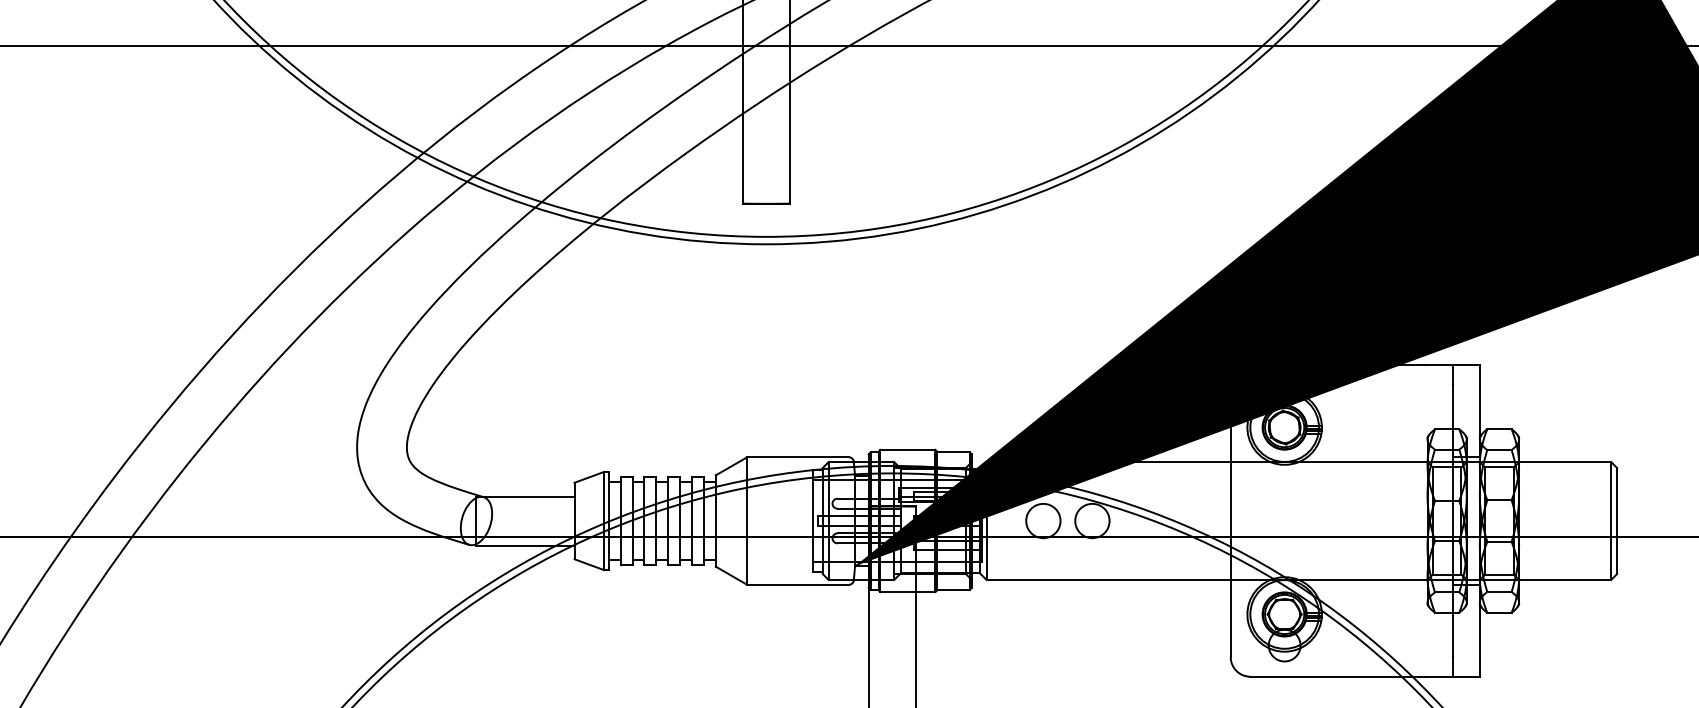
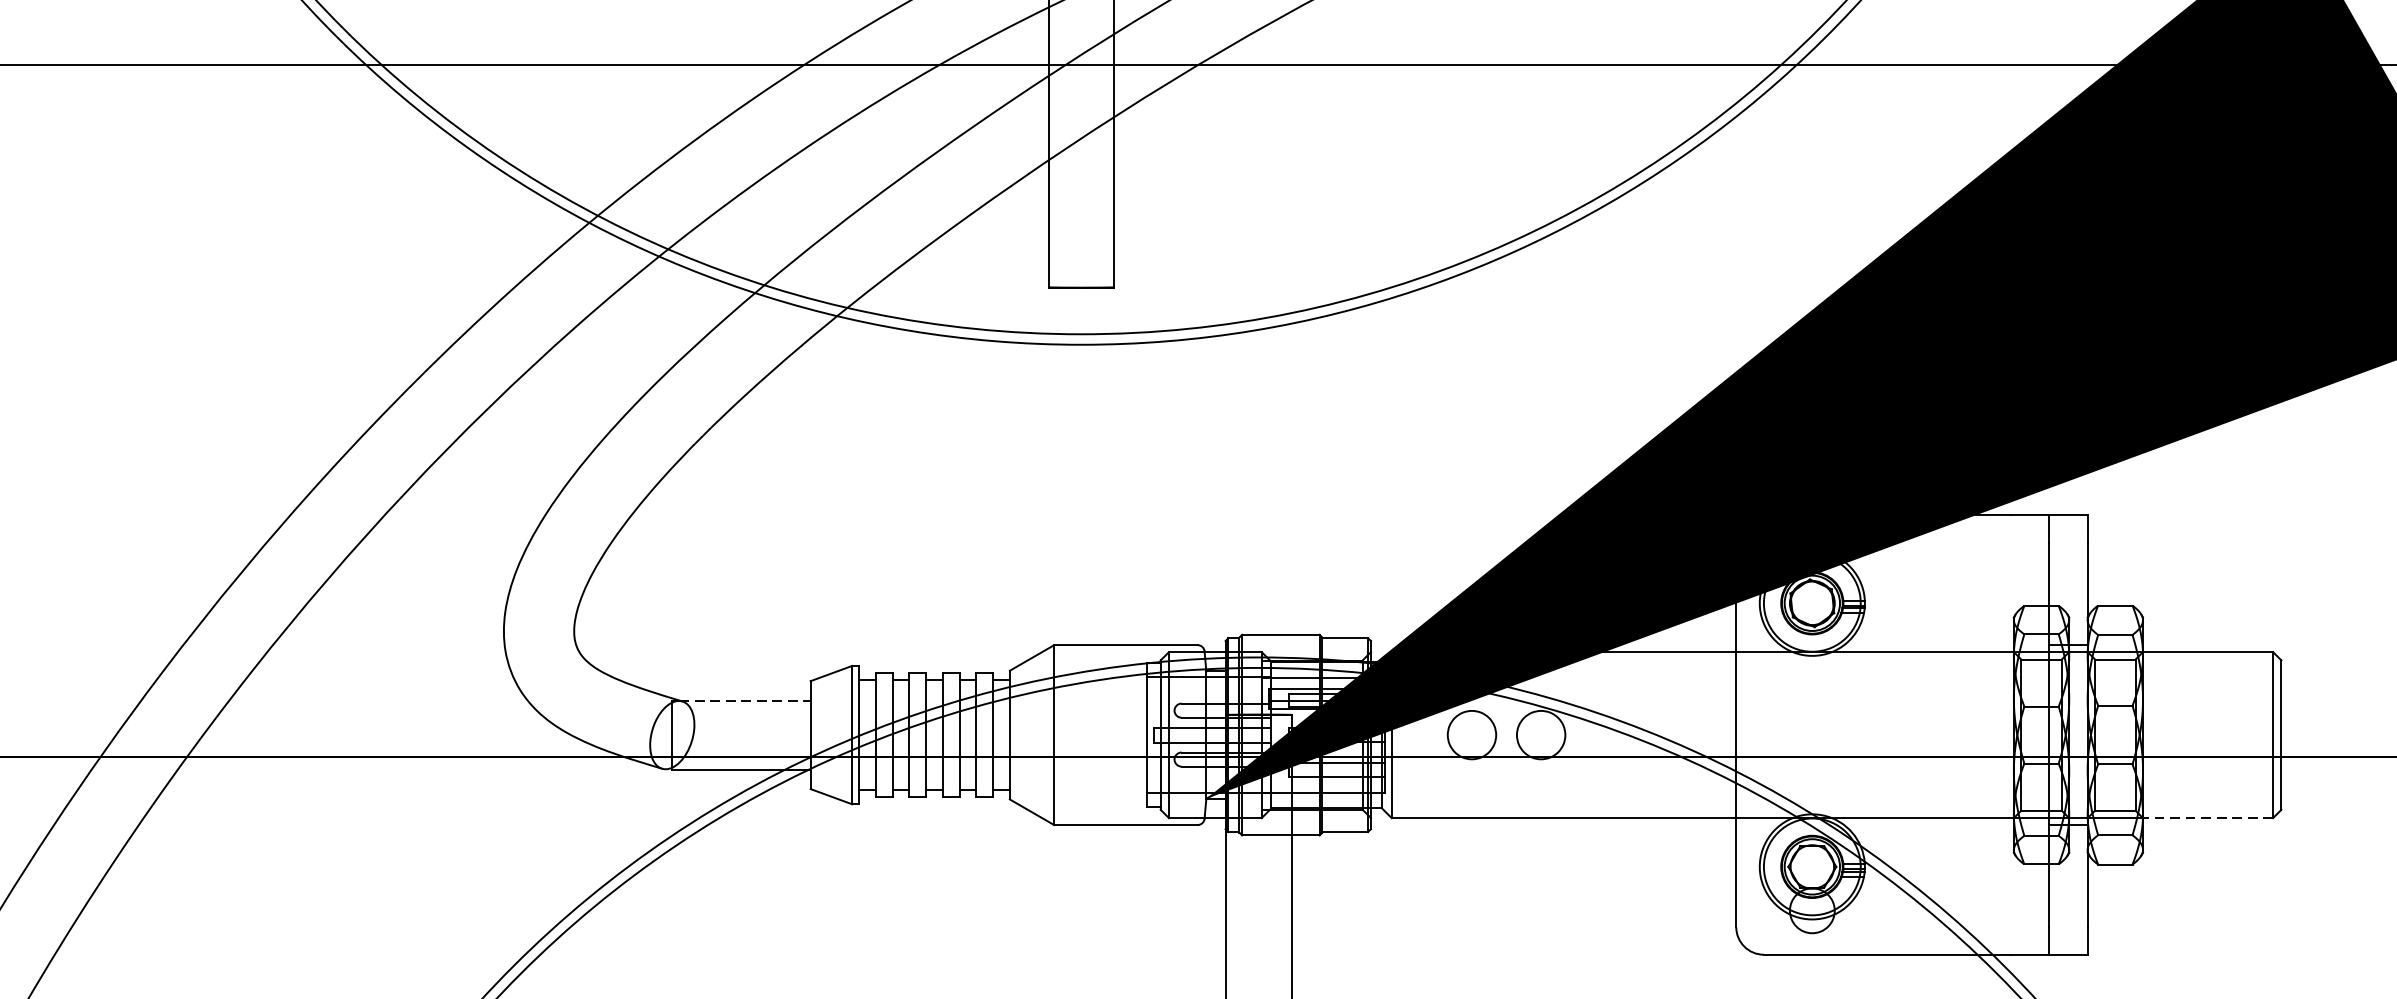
line: (527, 496) -> (744, 700), solid -> dashed
line: (1564, 579) -> (2207, 817), solid -> dashed

